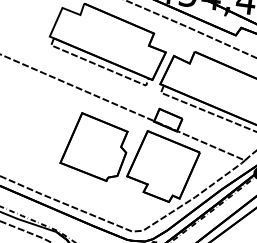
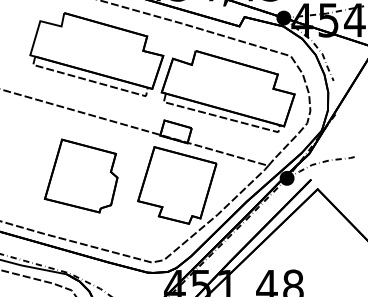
part: (95, 146) -> (81, 175), moved

